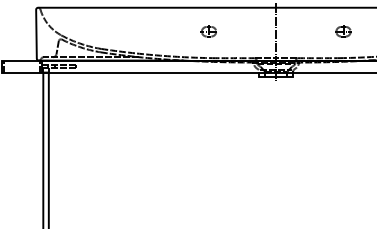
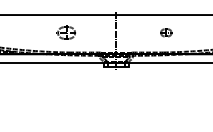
part: (208, 31) -> (65, 32), size x1.6

